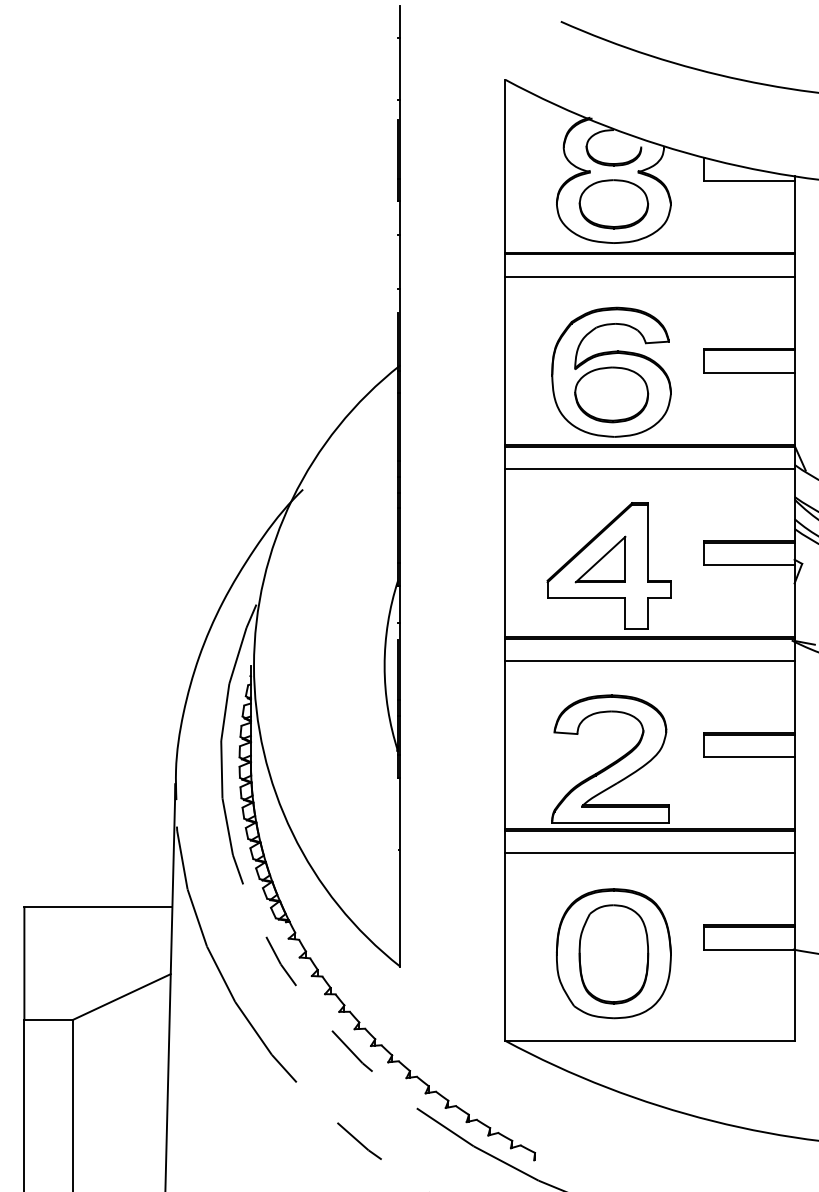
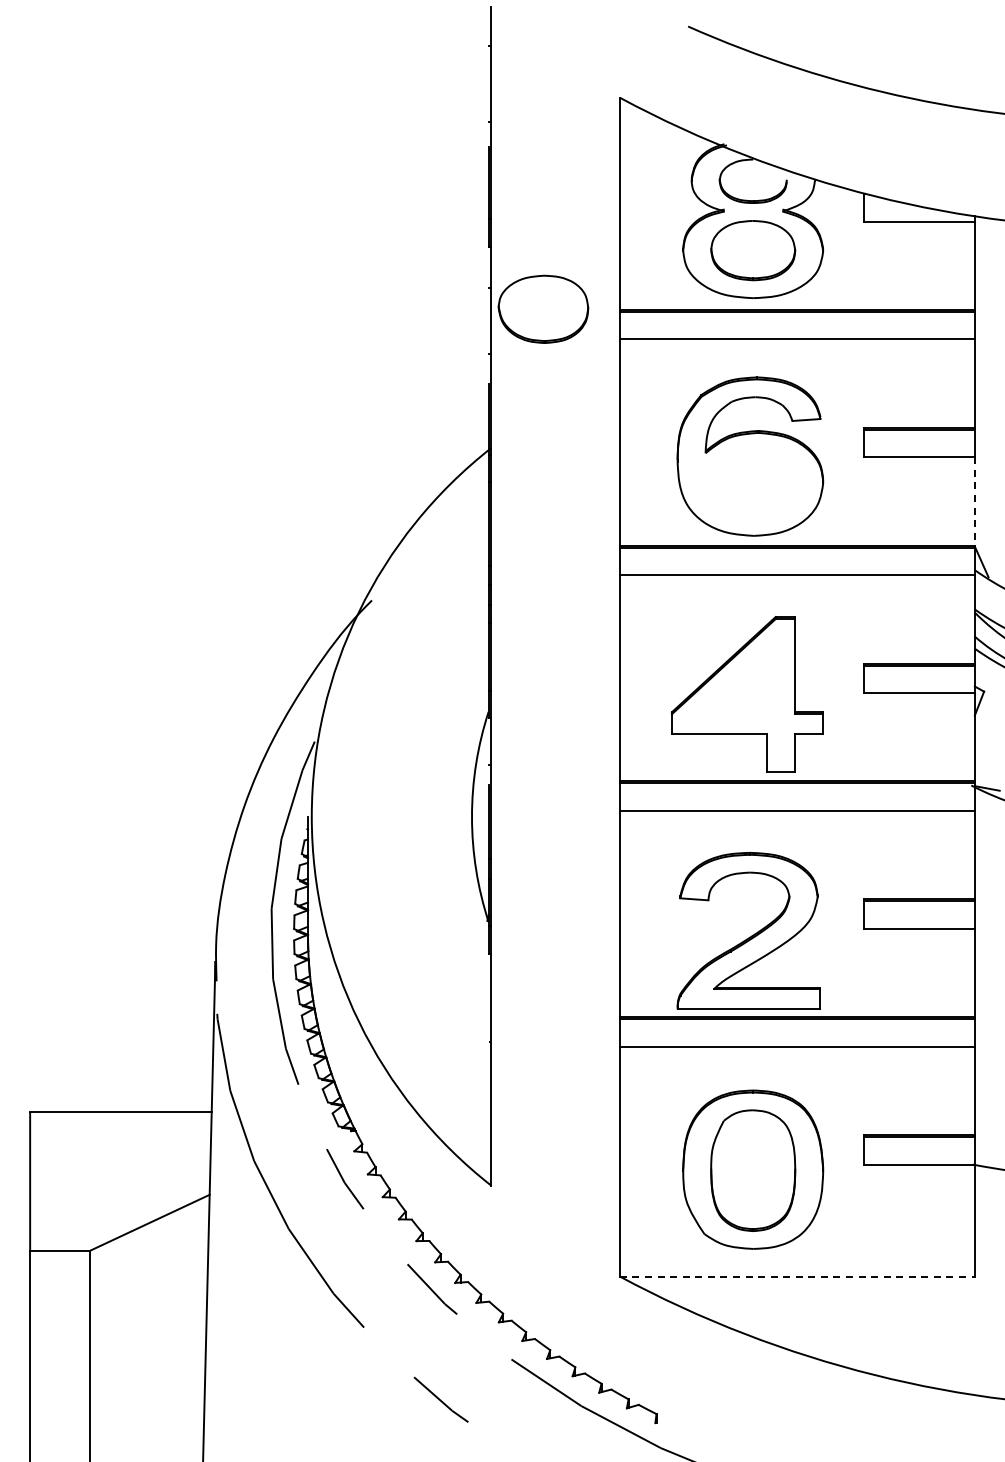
part: (611, 394) -> (543, 308), moved
line: (794, 409) -> (974, 502), solid -> dashed
part: (600, 559) -> (736, 686), removed
line: (650, 1040) -> (797, 1276), solid -> dashed

